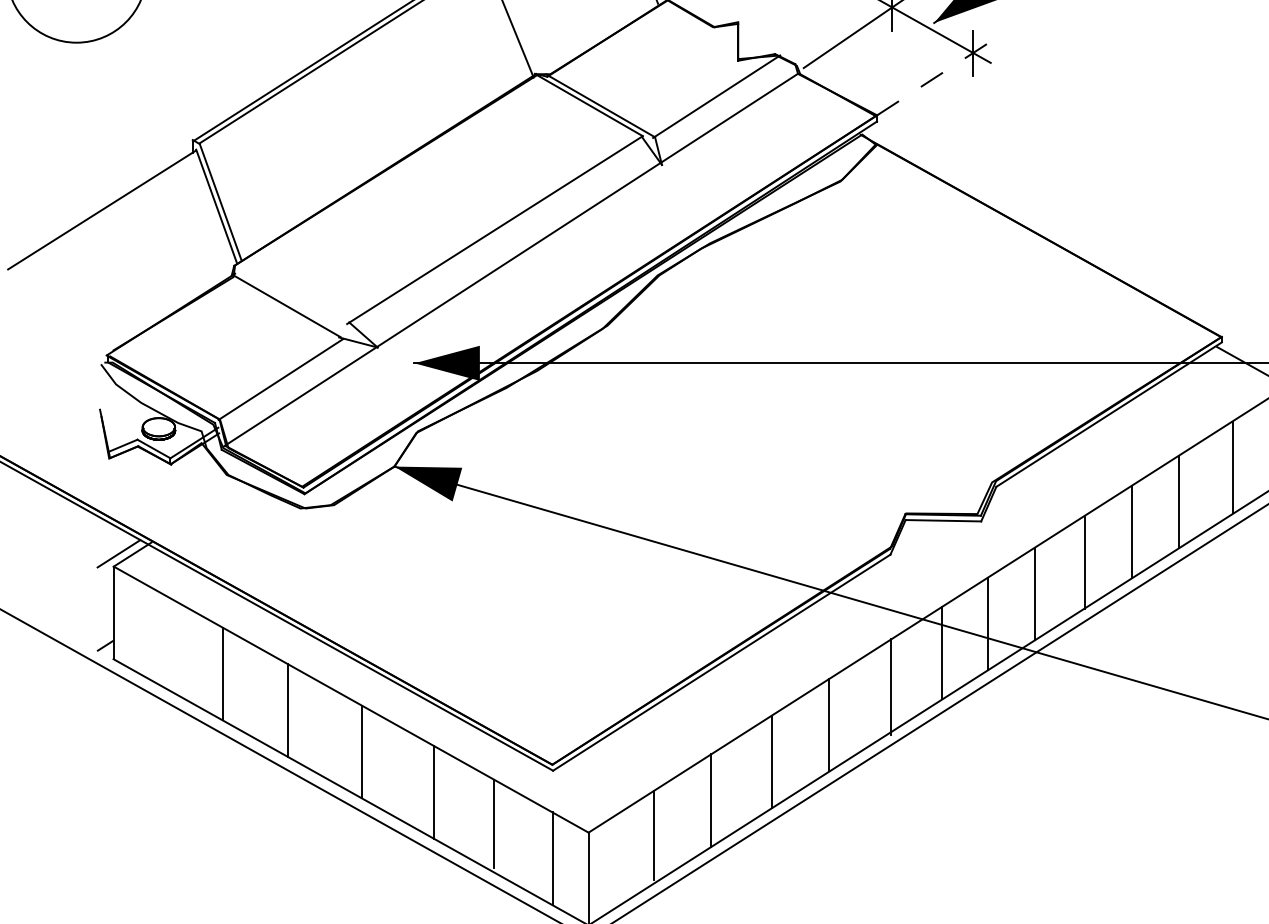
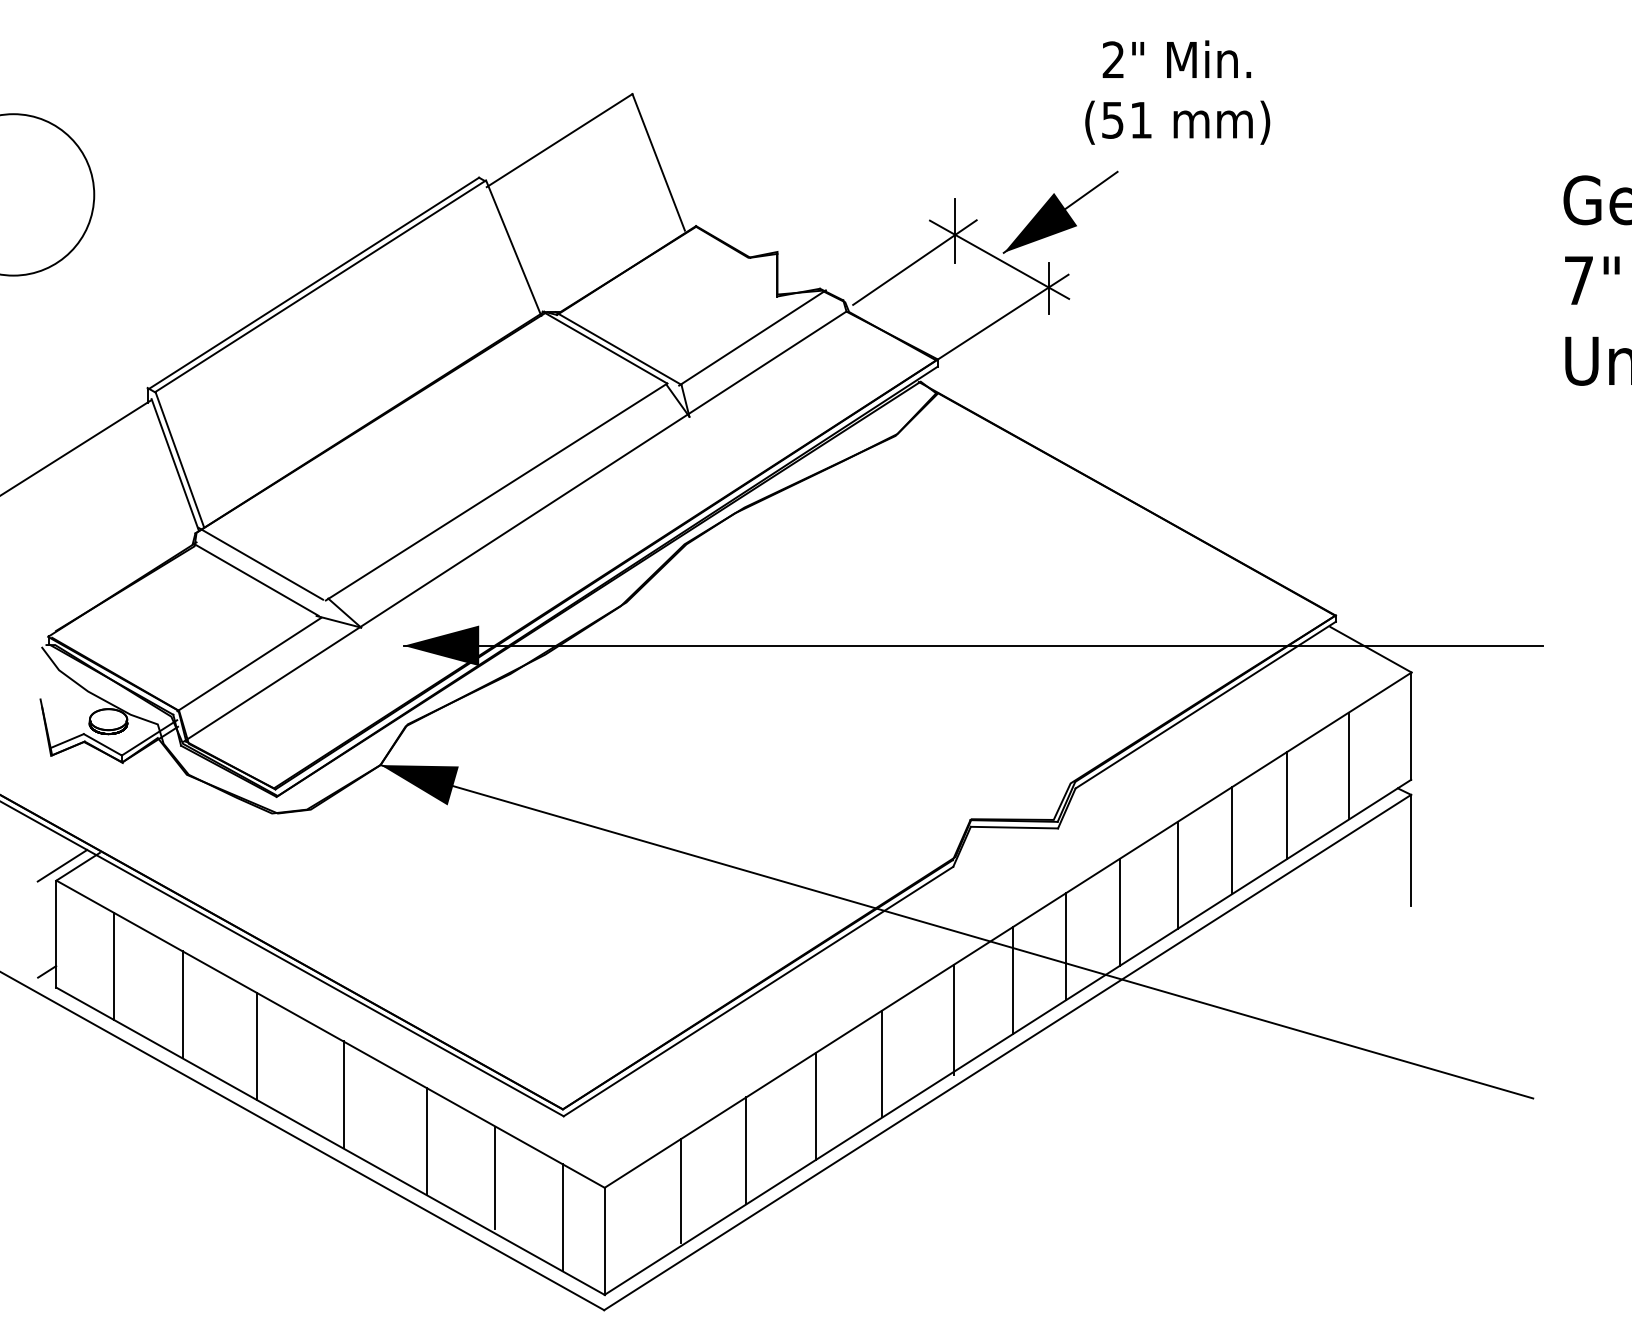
line: (933, 78) -> (1003, 317), dashed -> solid
line: (290, 292) -> (260, 563), added
line: (164, 641) -> (114, 966), added

